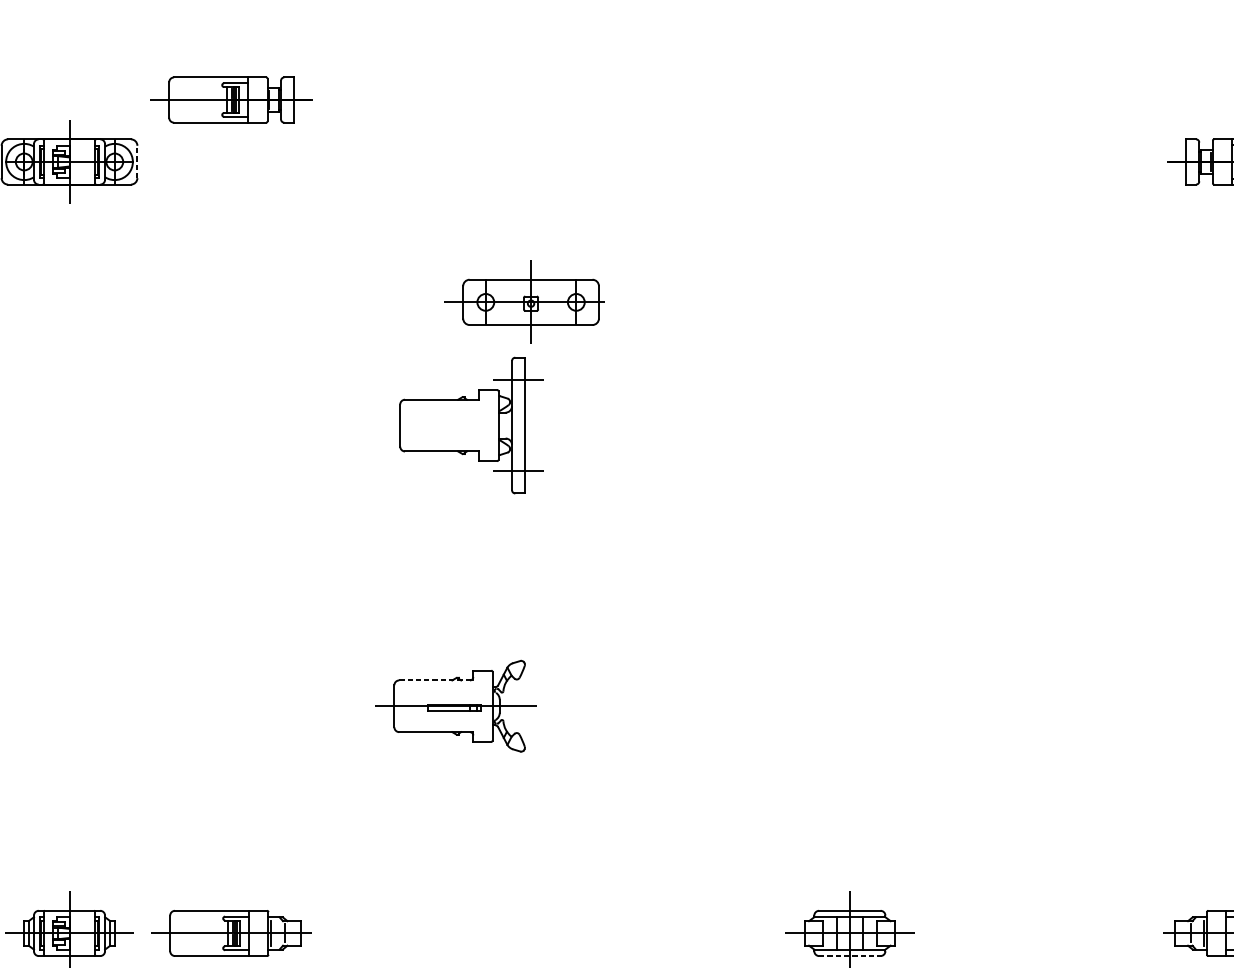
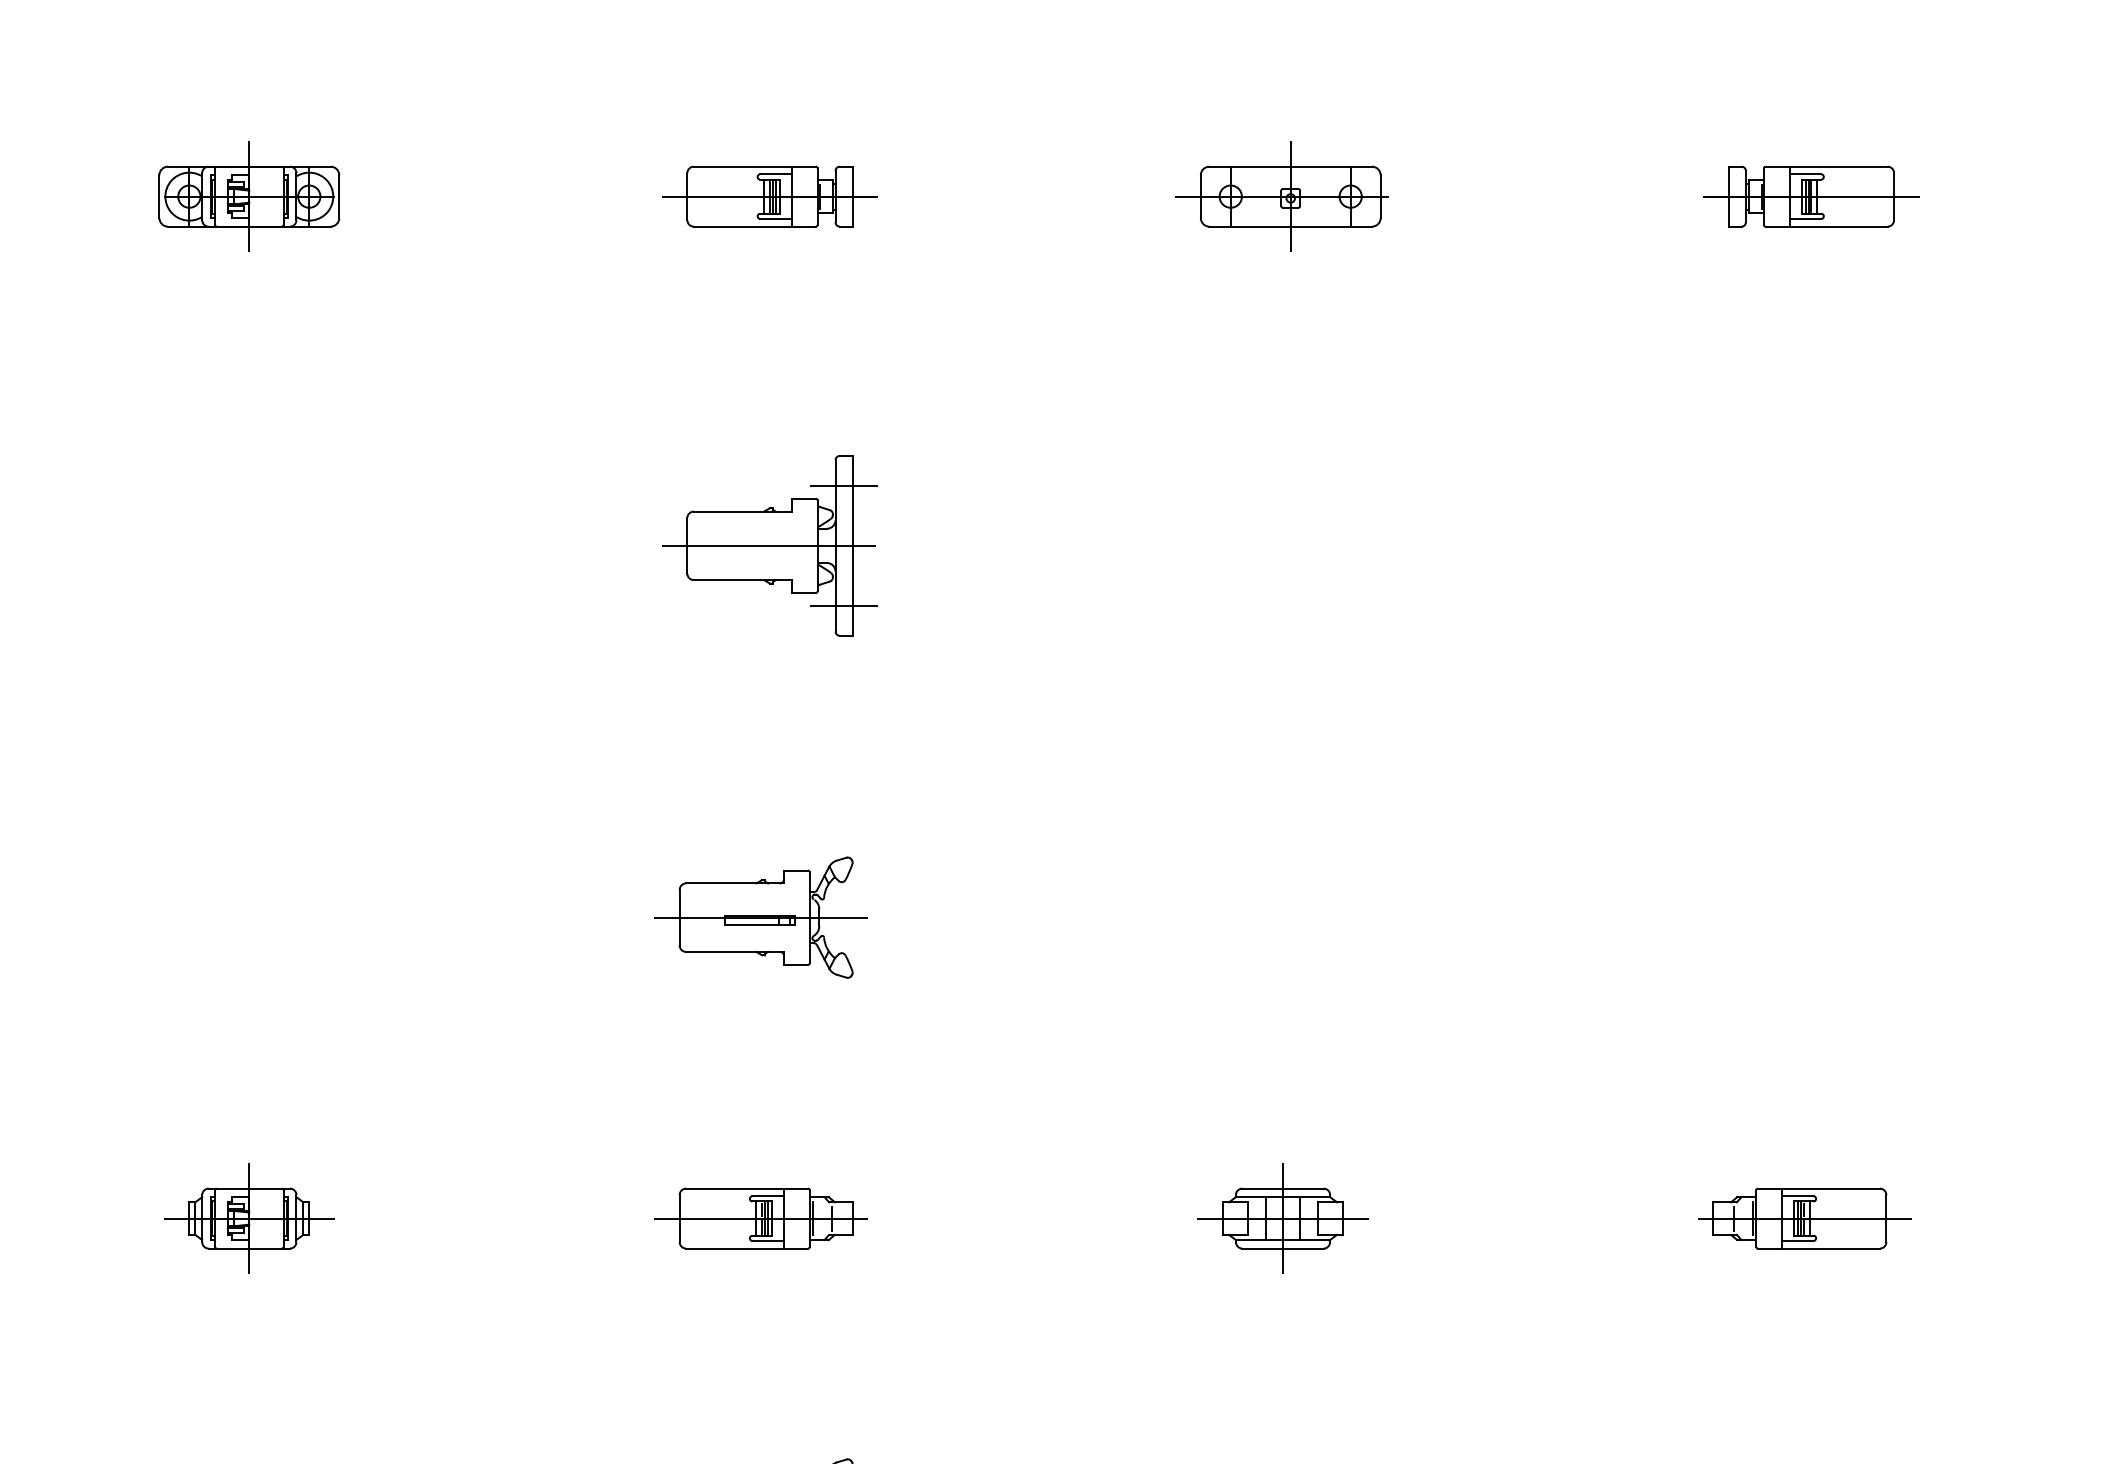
part: (231, 99) -> (769, 196), moved
line: (137, 161) -> (339, 196), dashed -> solid
part: (524, 302) -> (1281, 196), moved
line: (462, 425) -> (769, 545), added
line: (436, 680) -> (735, 883), dashed -> solid
part: (231, 933) -> (760, 1218), moved
line: (850, 956) -> (1283, 1248), dashed -> solid

